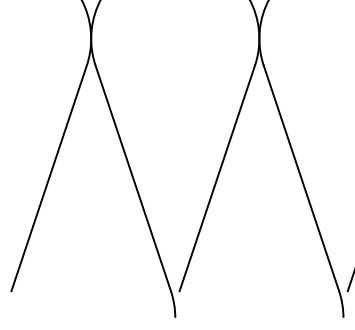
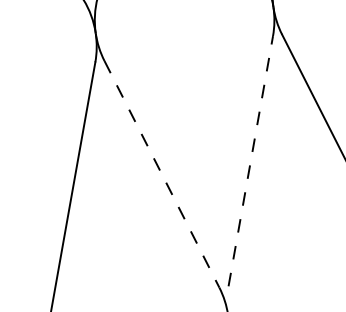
line: (133, 178) -> (162, 174), solid -> dashed
line: (217, 178) -> (251, 161), solid -> dashed

